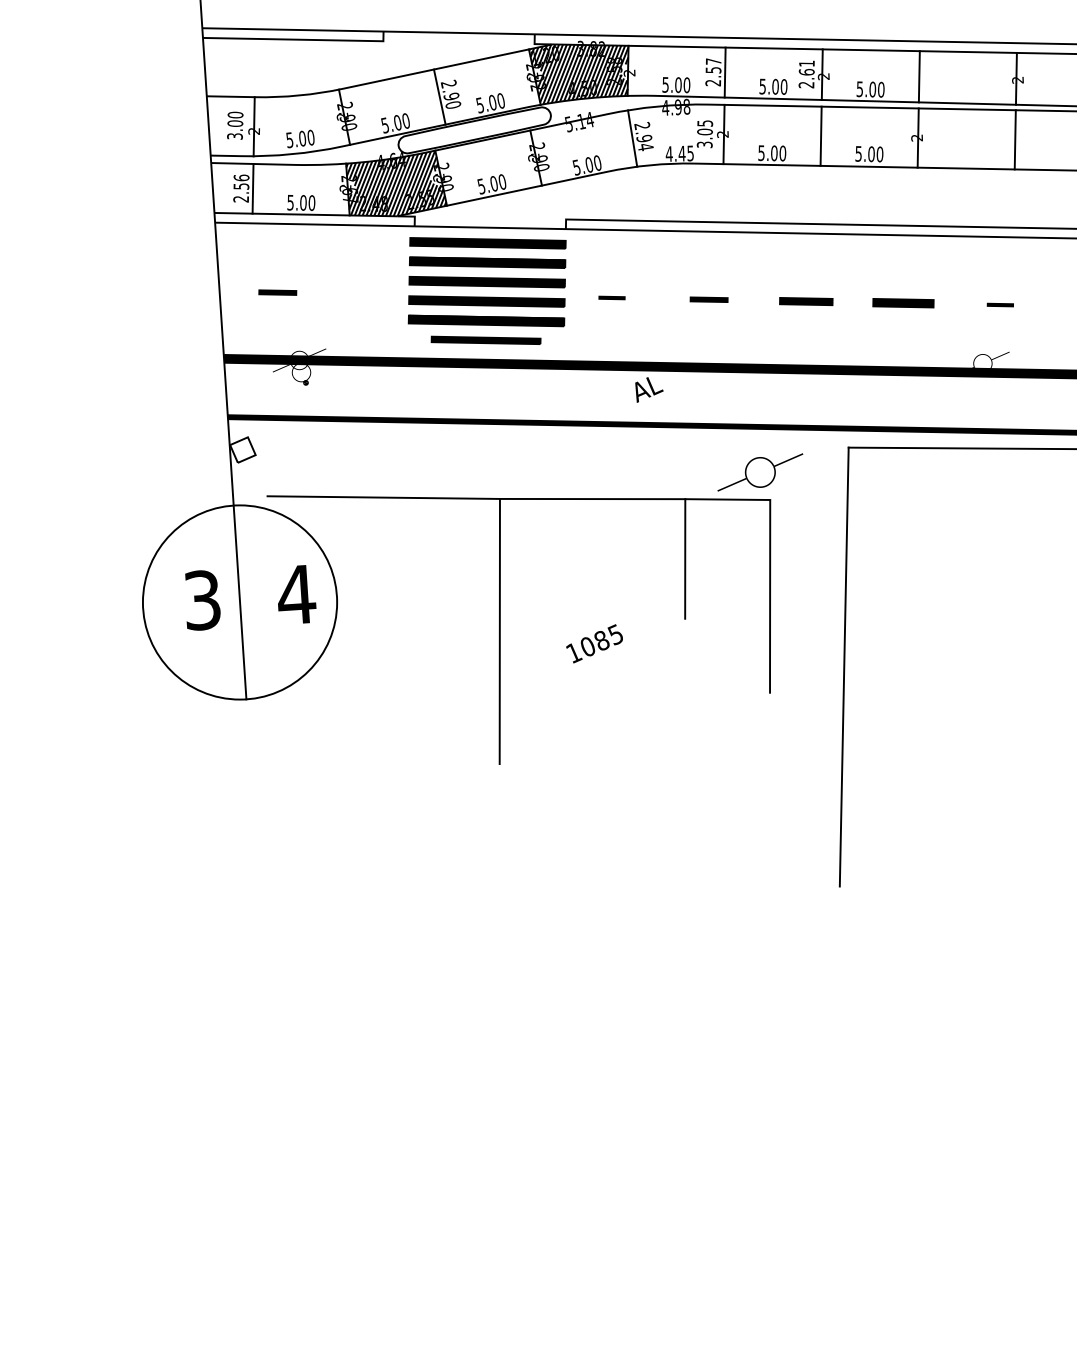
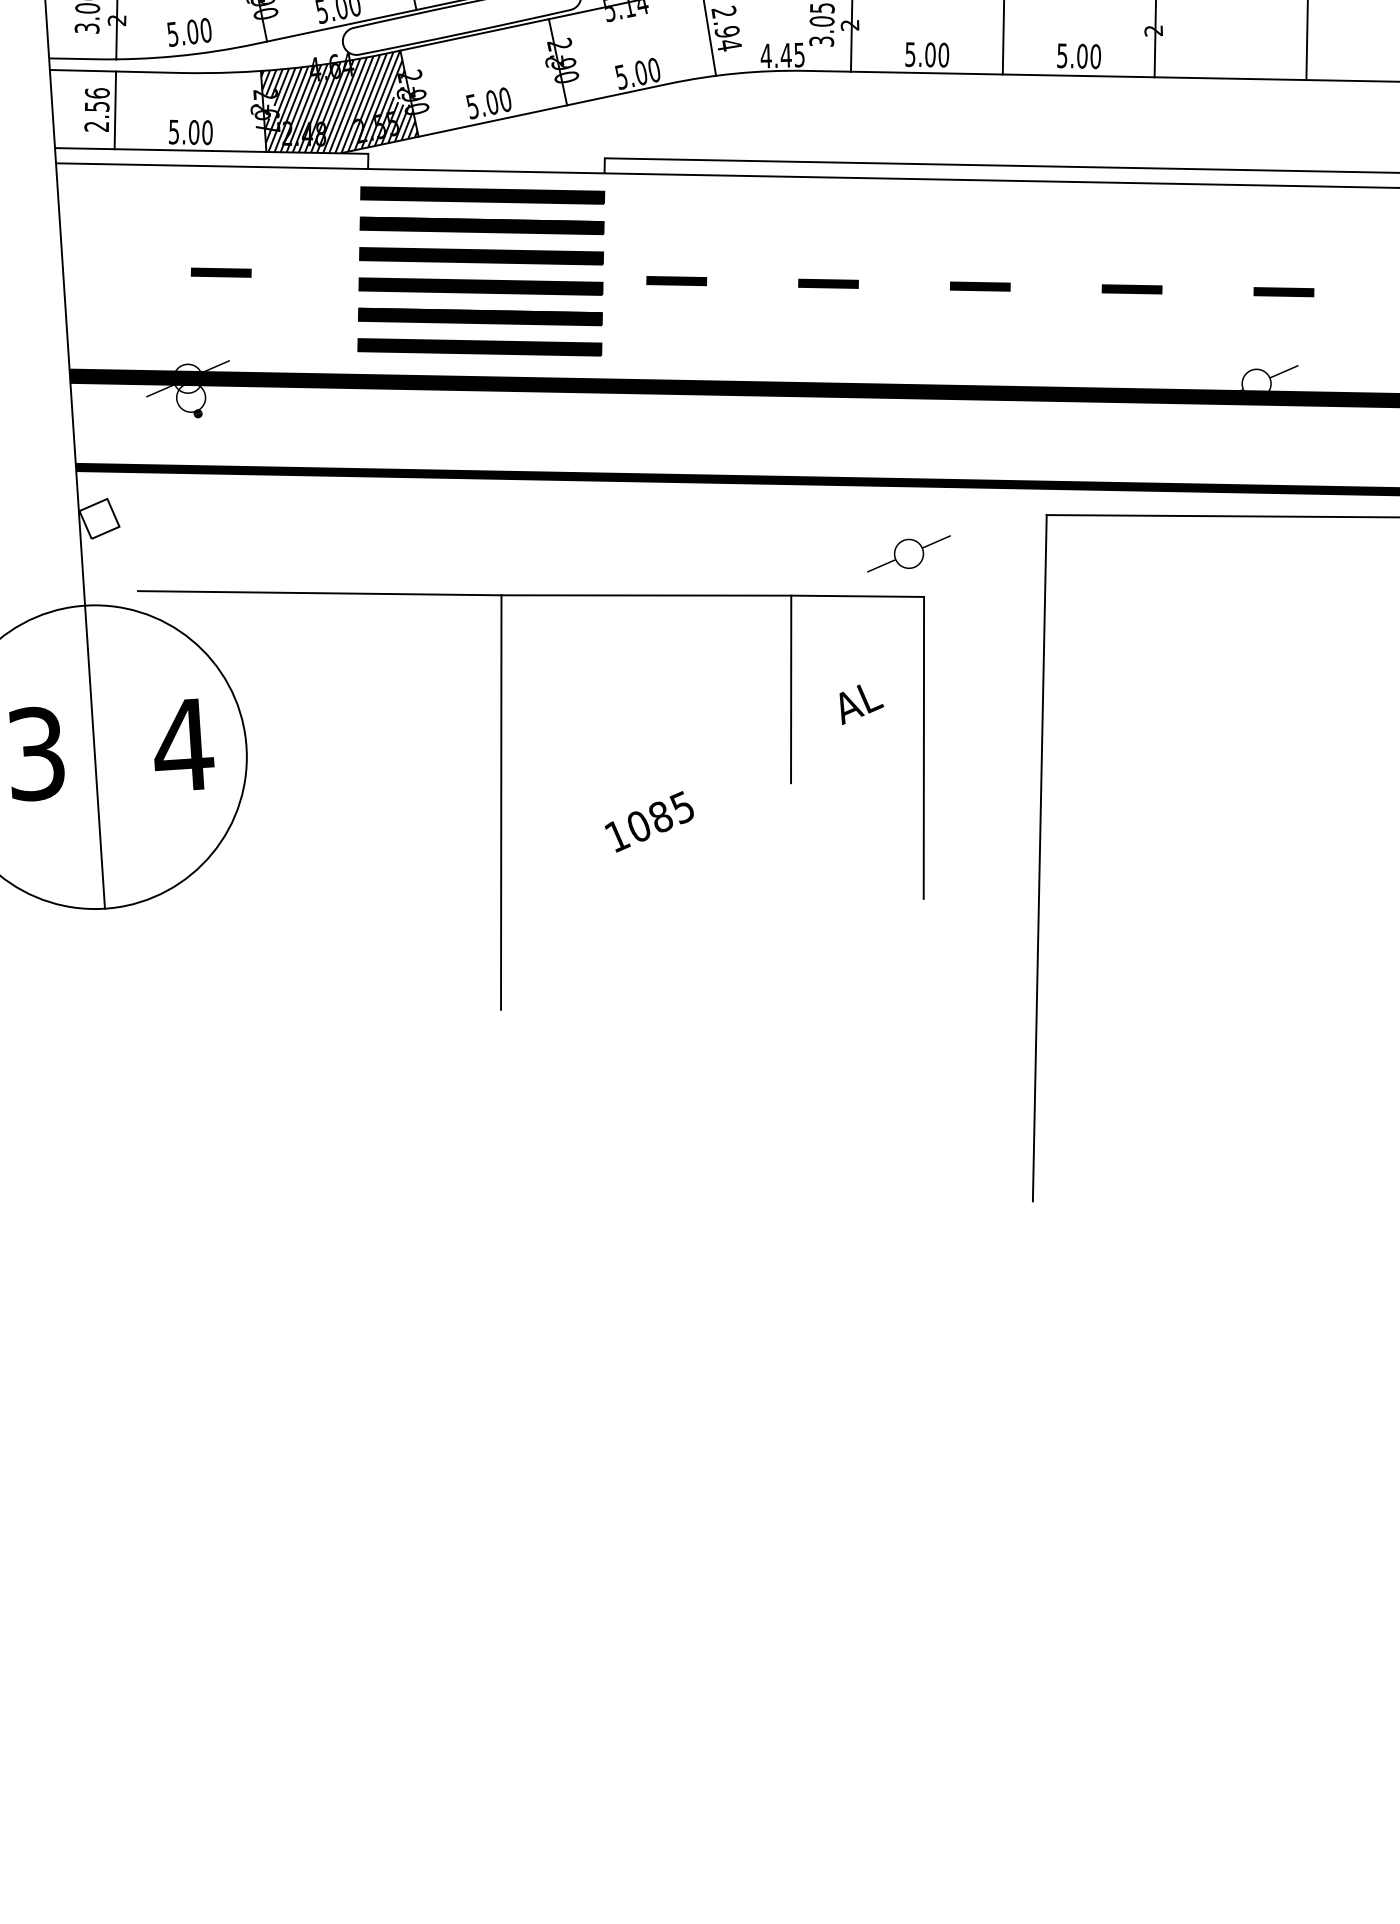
part: (277, 292) -> (220, 272), moved
part: (611, 297) -> (675, 280), size x1.43
part: (805, 301) -> (979, 286), size x0.71
part: (902, 303) -> (1130, 289), size x0.62
part: (1000, 304) -> (1284, 291), size x1.43
part: (485, 340) -> (478, 347), size x1.43
text: (649, 389) -> (861, 704), moved
part: (760, 472) -> (908, 553), size x0.62

